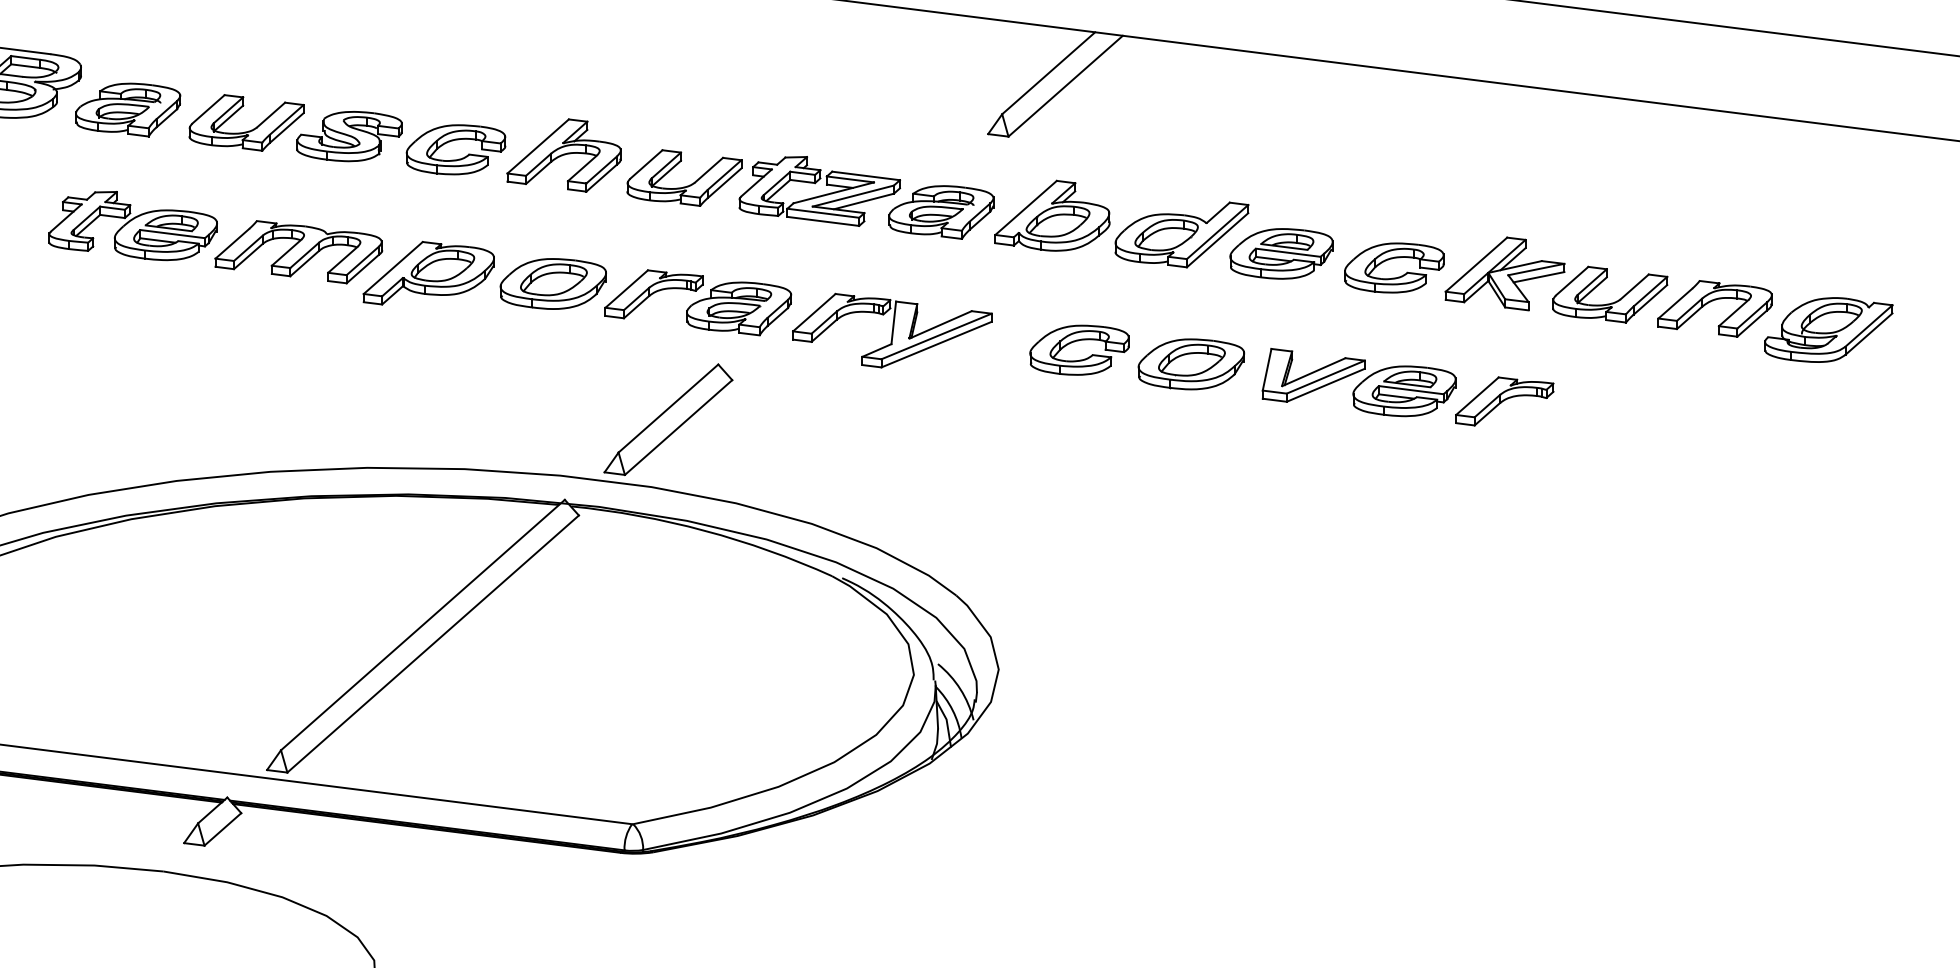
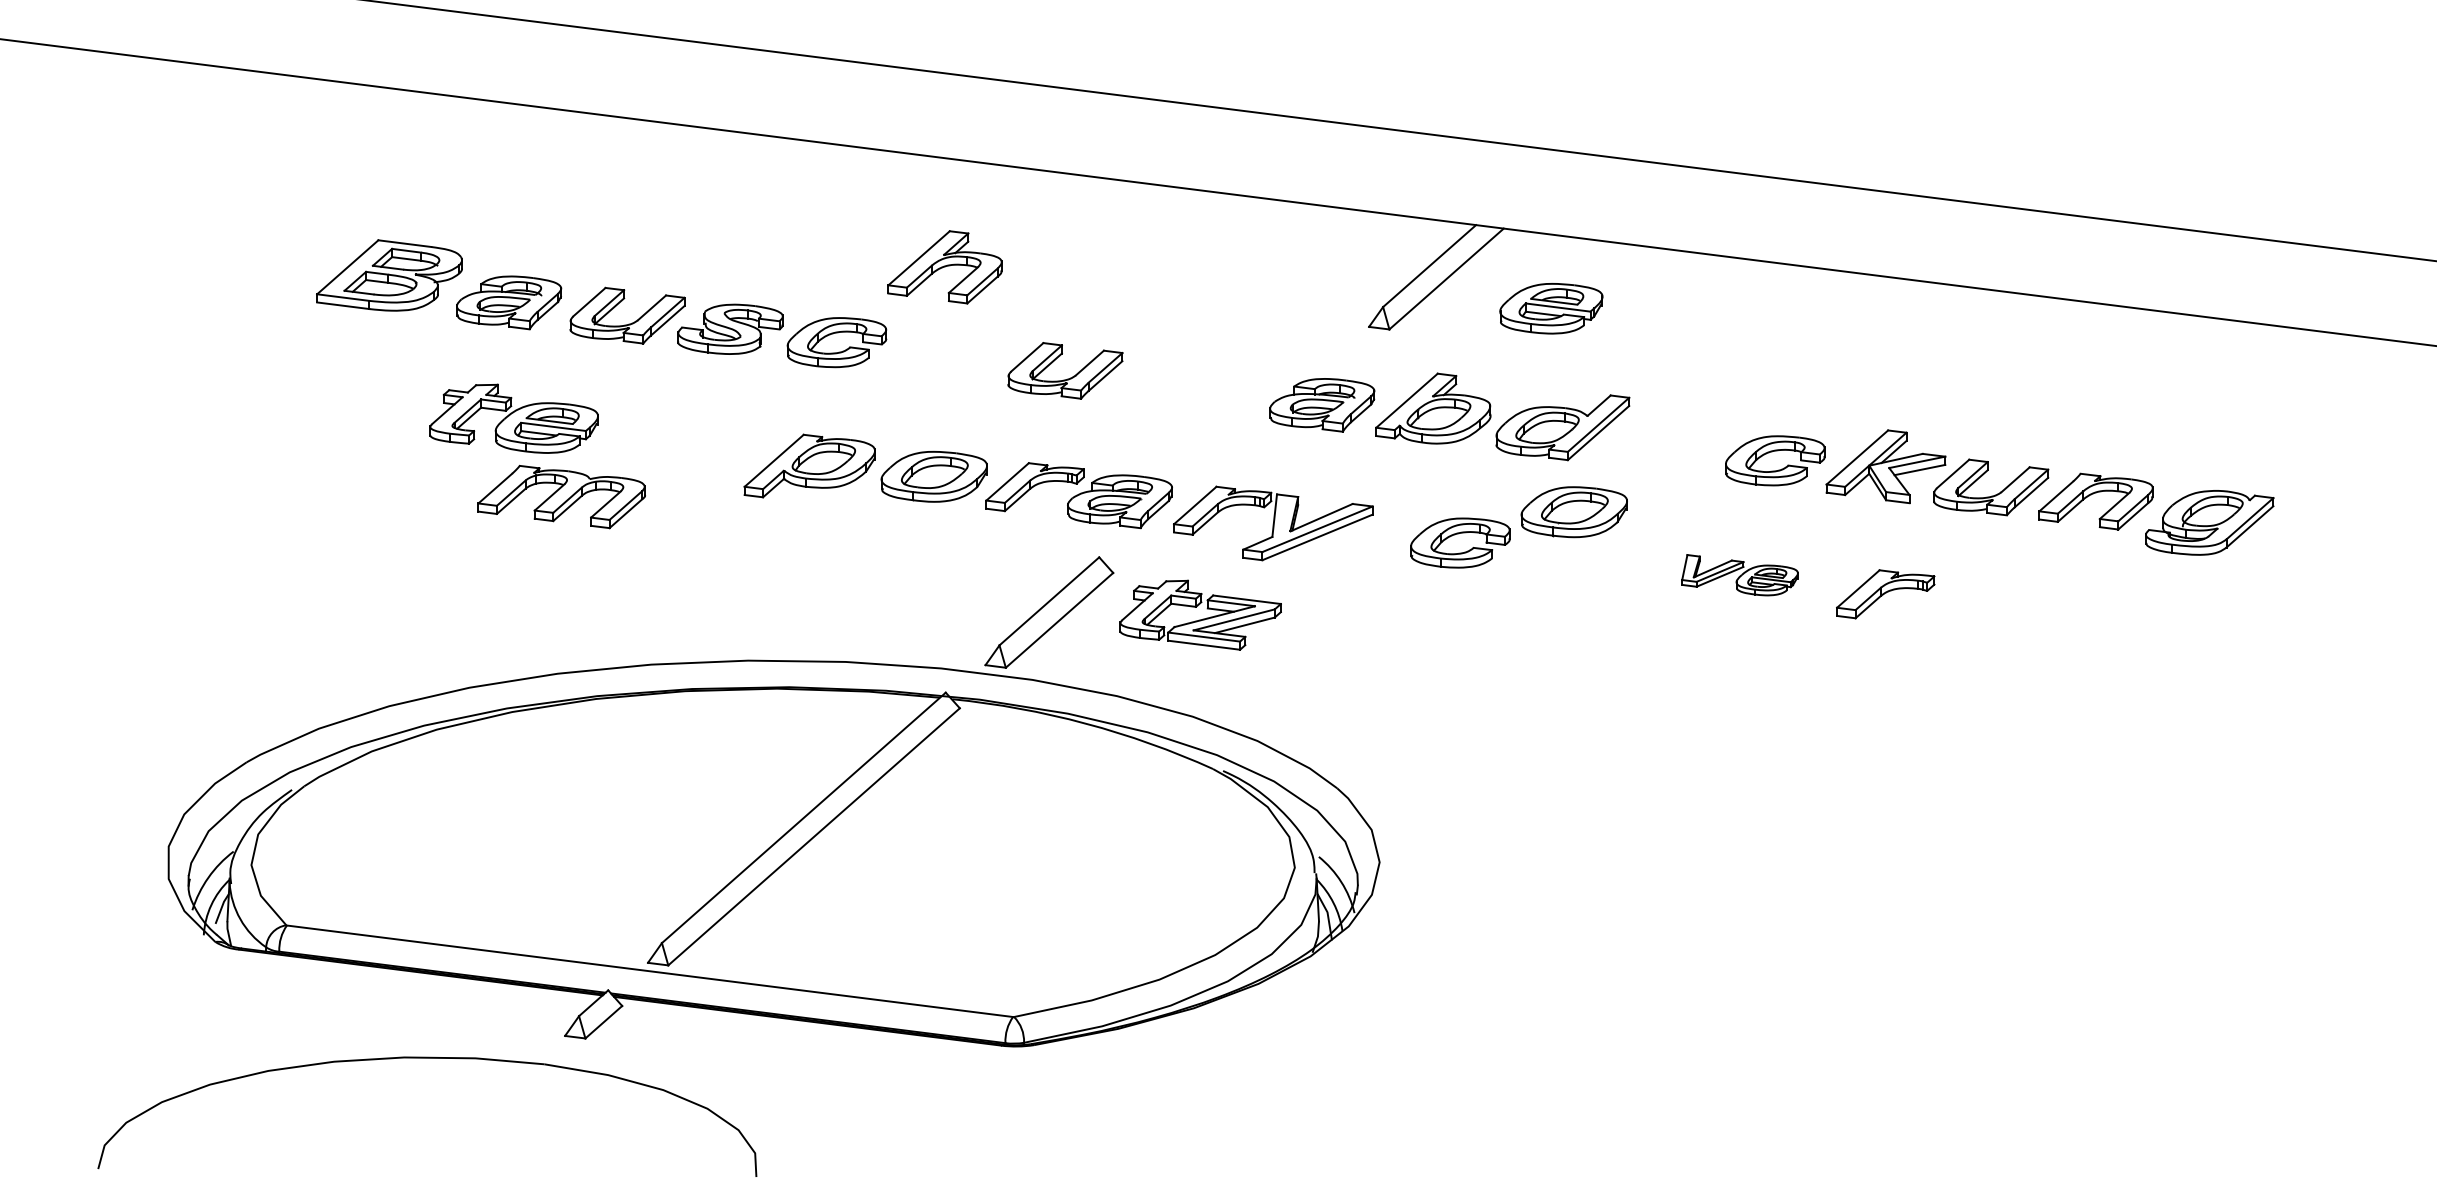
part: (563, 155) -> (944, 267), moved
part: (819, 190) -> (1200, 614), moved
part: (298, 251) -> (561, 496), moved
part: (1281, 253) -> (1551, 308), moved
part: (1190, 364) -> (1573, 512), moved
part: (1358, 381) -> (1739, 574), size x0.6

